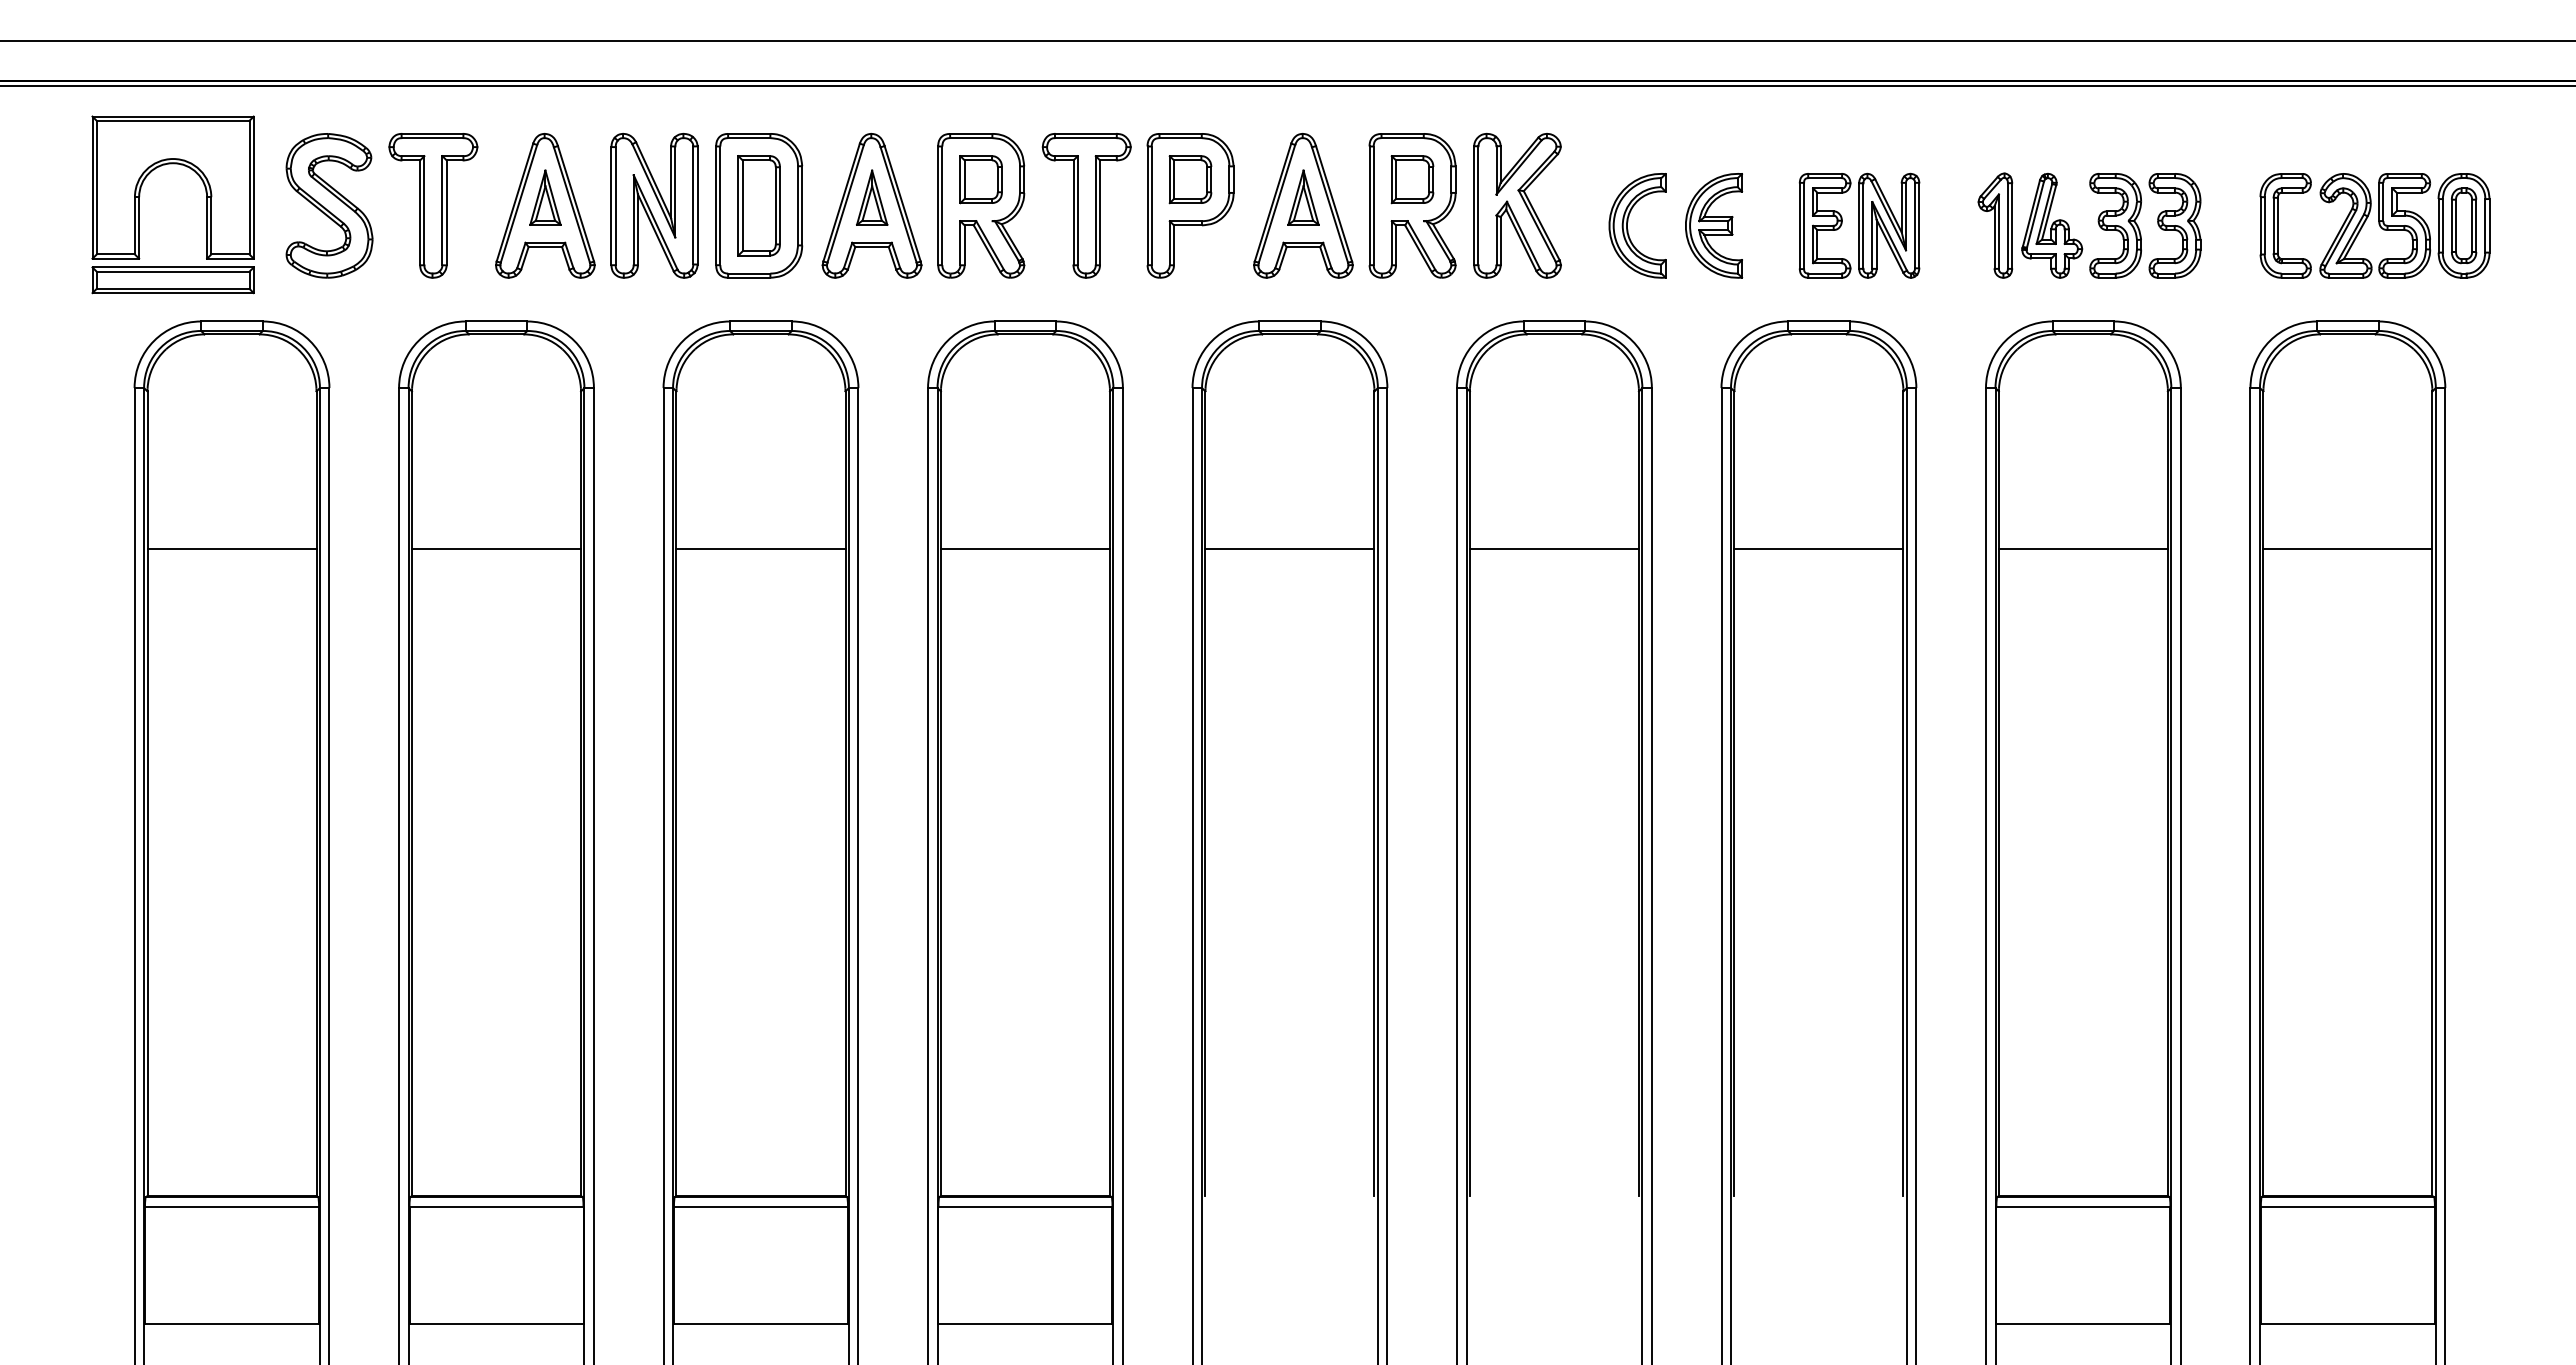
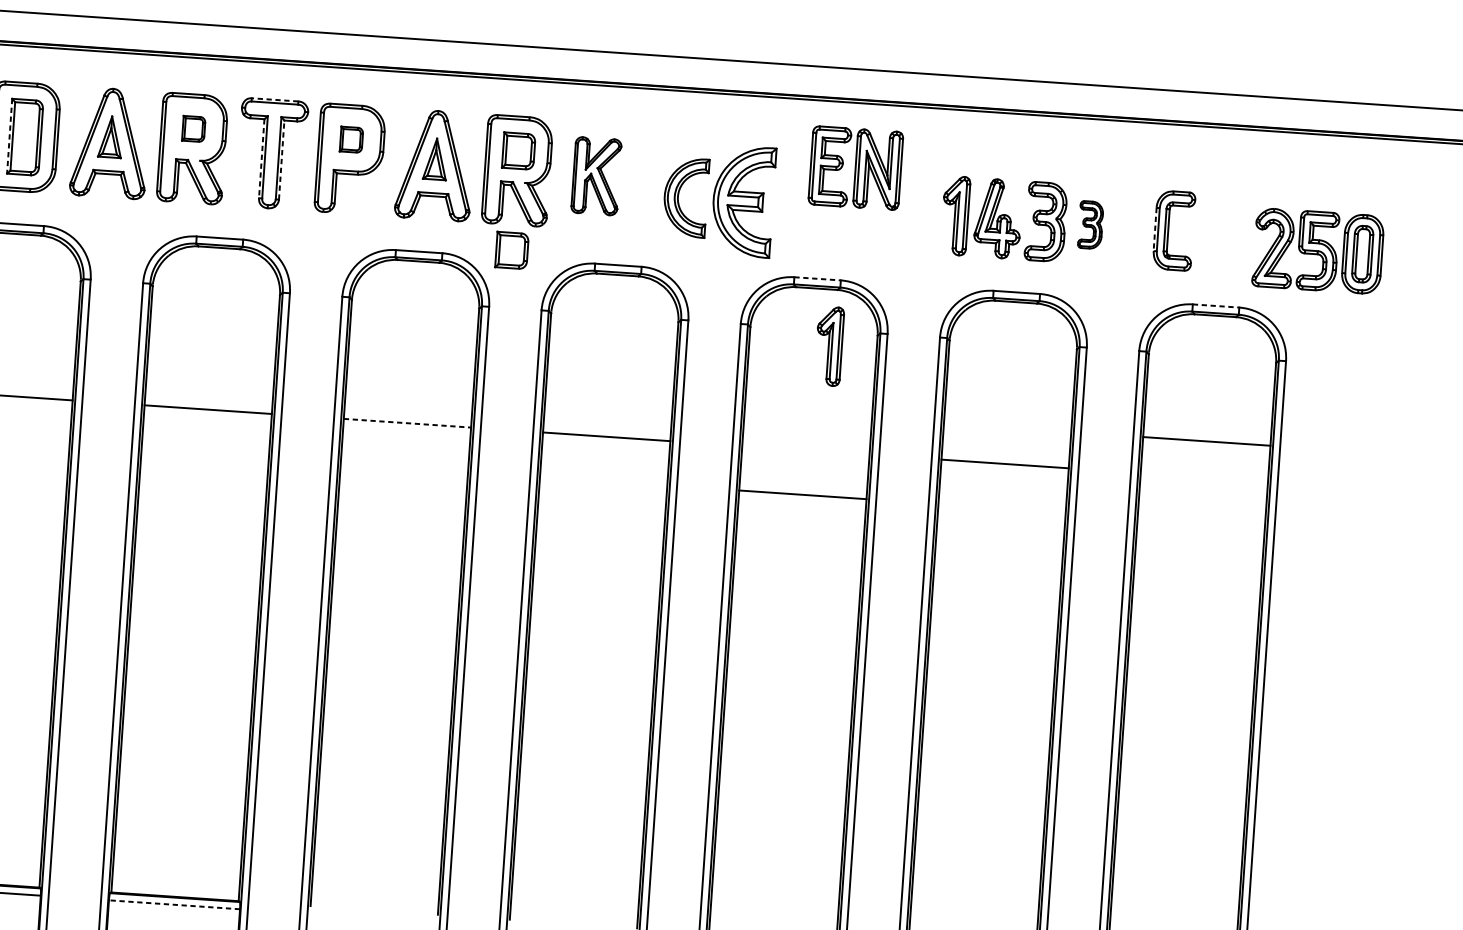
line: (1085, 133) -> (274, 99), solid -> dashed
part: (980, 179) -> (193, 128), size x0.7
part: (1190, 179) -> (351, 139), size x0.7
line: (738, 205) -> (9, 135), solid -> dashed
part: (1517, 205) -> (596, 175), size x0.7
line: (1100, 212) -> (282, 159), solid -> dashed
line: (1073, 213) -> (261, 159), solid -> dashed
part: (1714, 225) -> (743, 201), size x1.4
part: (1859, 225) -> (855, 167), moved
part: (2174, 225) -> (1090, 224), size x0.6
line: (2260, 225) -> (1155, 229), solid -> dashed
part: (2404, 225) -> (1317, 250), moved
part: (1412, 311) -> (511, 250), added
line: (1818, 321) -> (817, 278), solid -> dashed
line: (2347, 321) -> (1215, 305), solid -> dashed
part: (1840, 409) -> (829, 346), added
line: (1289, 549) -> (407, 423), solid -> dashed
line: (1818, 549) -> (802, 495), moved
line: (2347, 549) -> (1206, 441), moved
line: (1024, 1206) -> (173, 904), solid -> dashed

